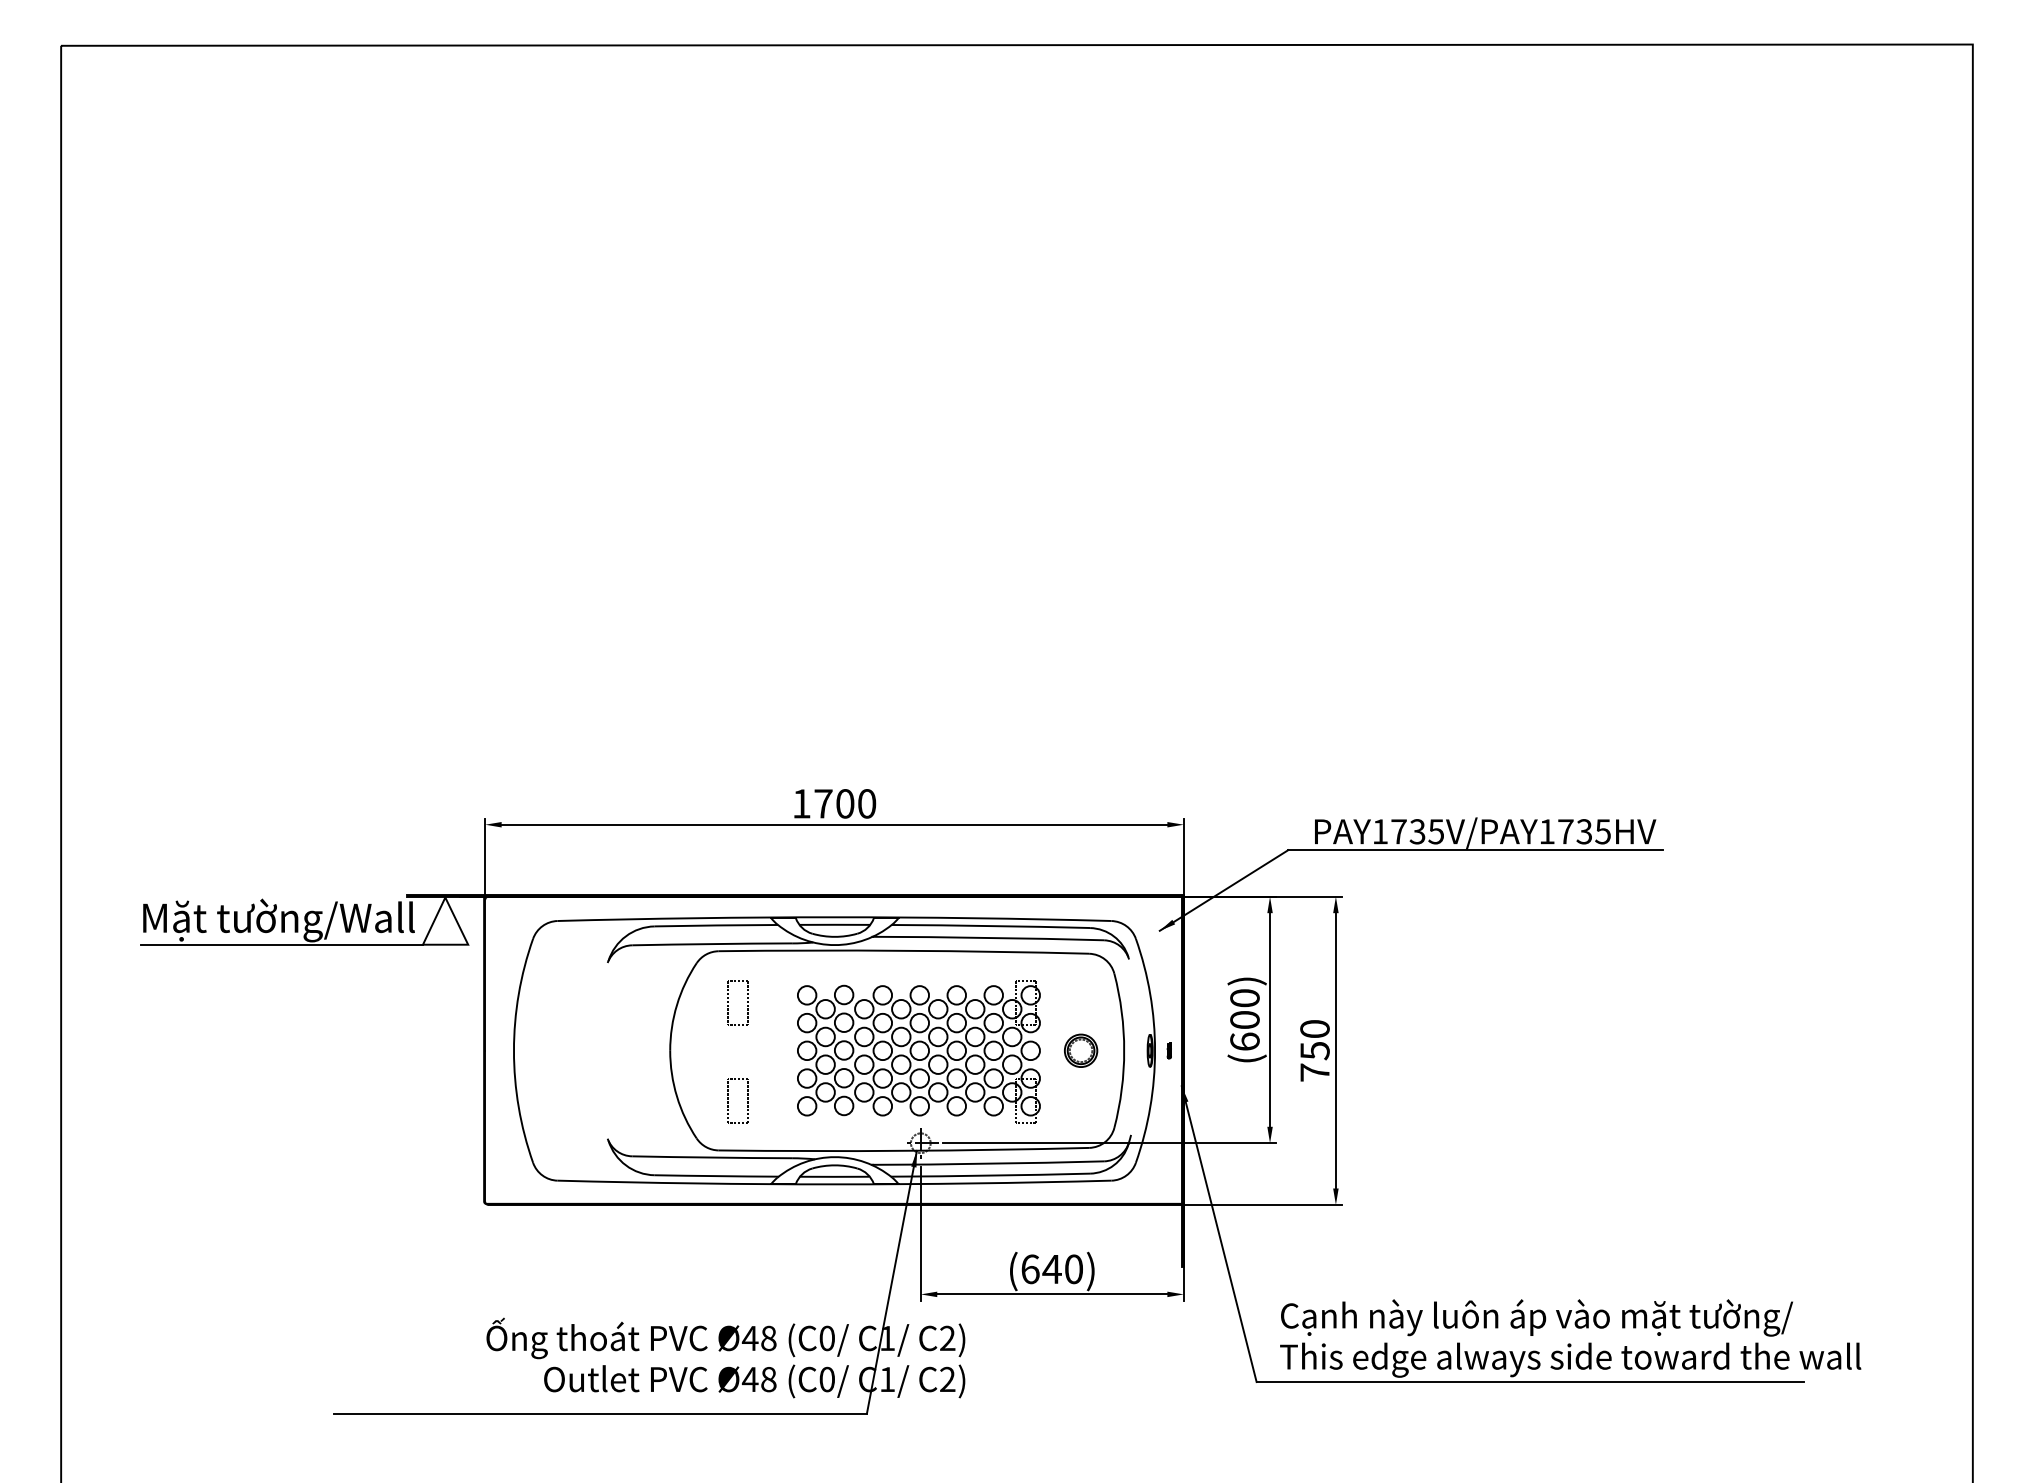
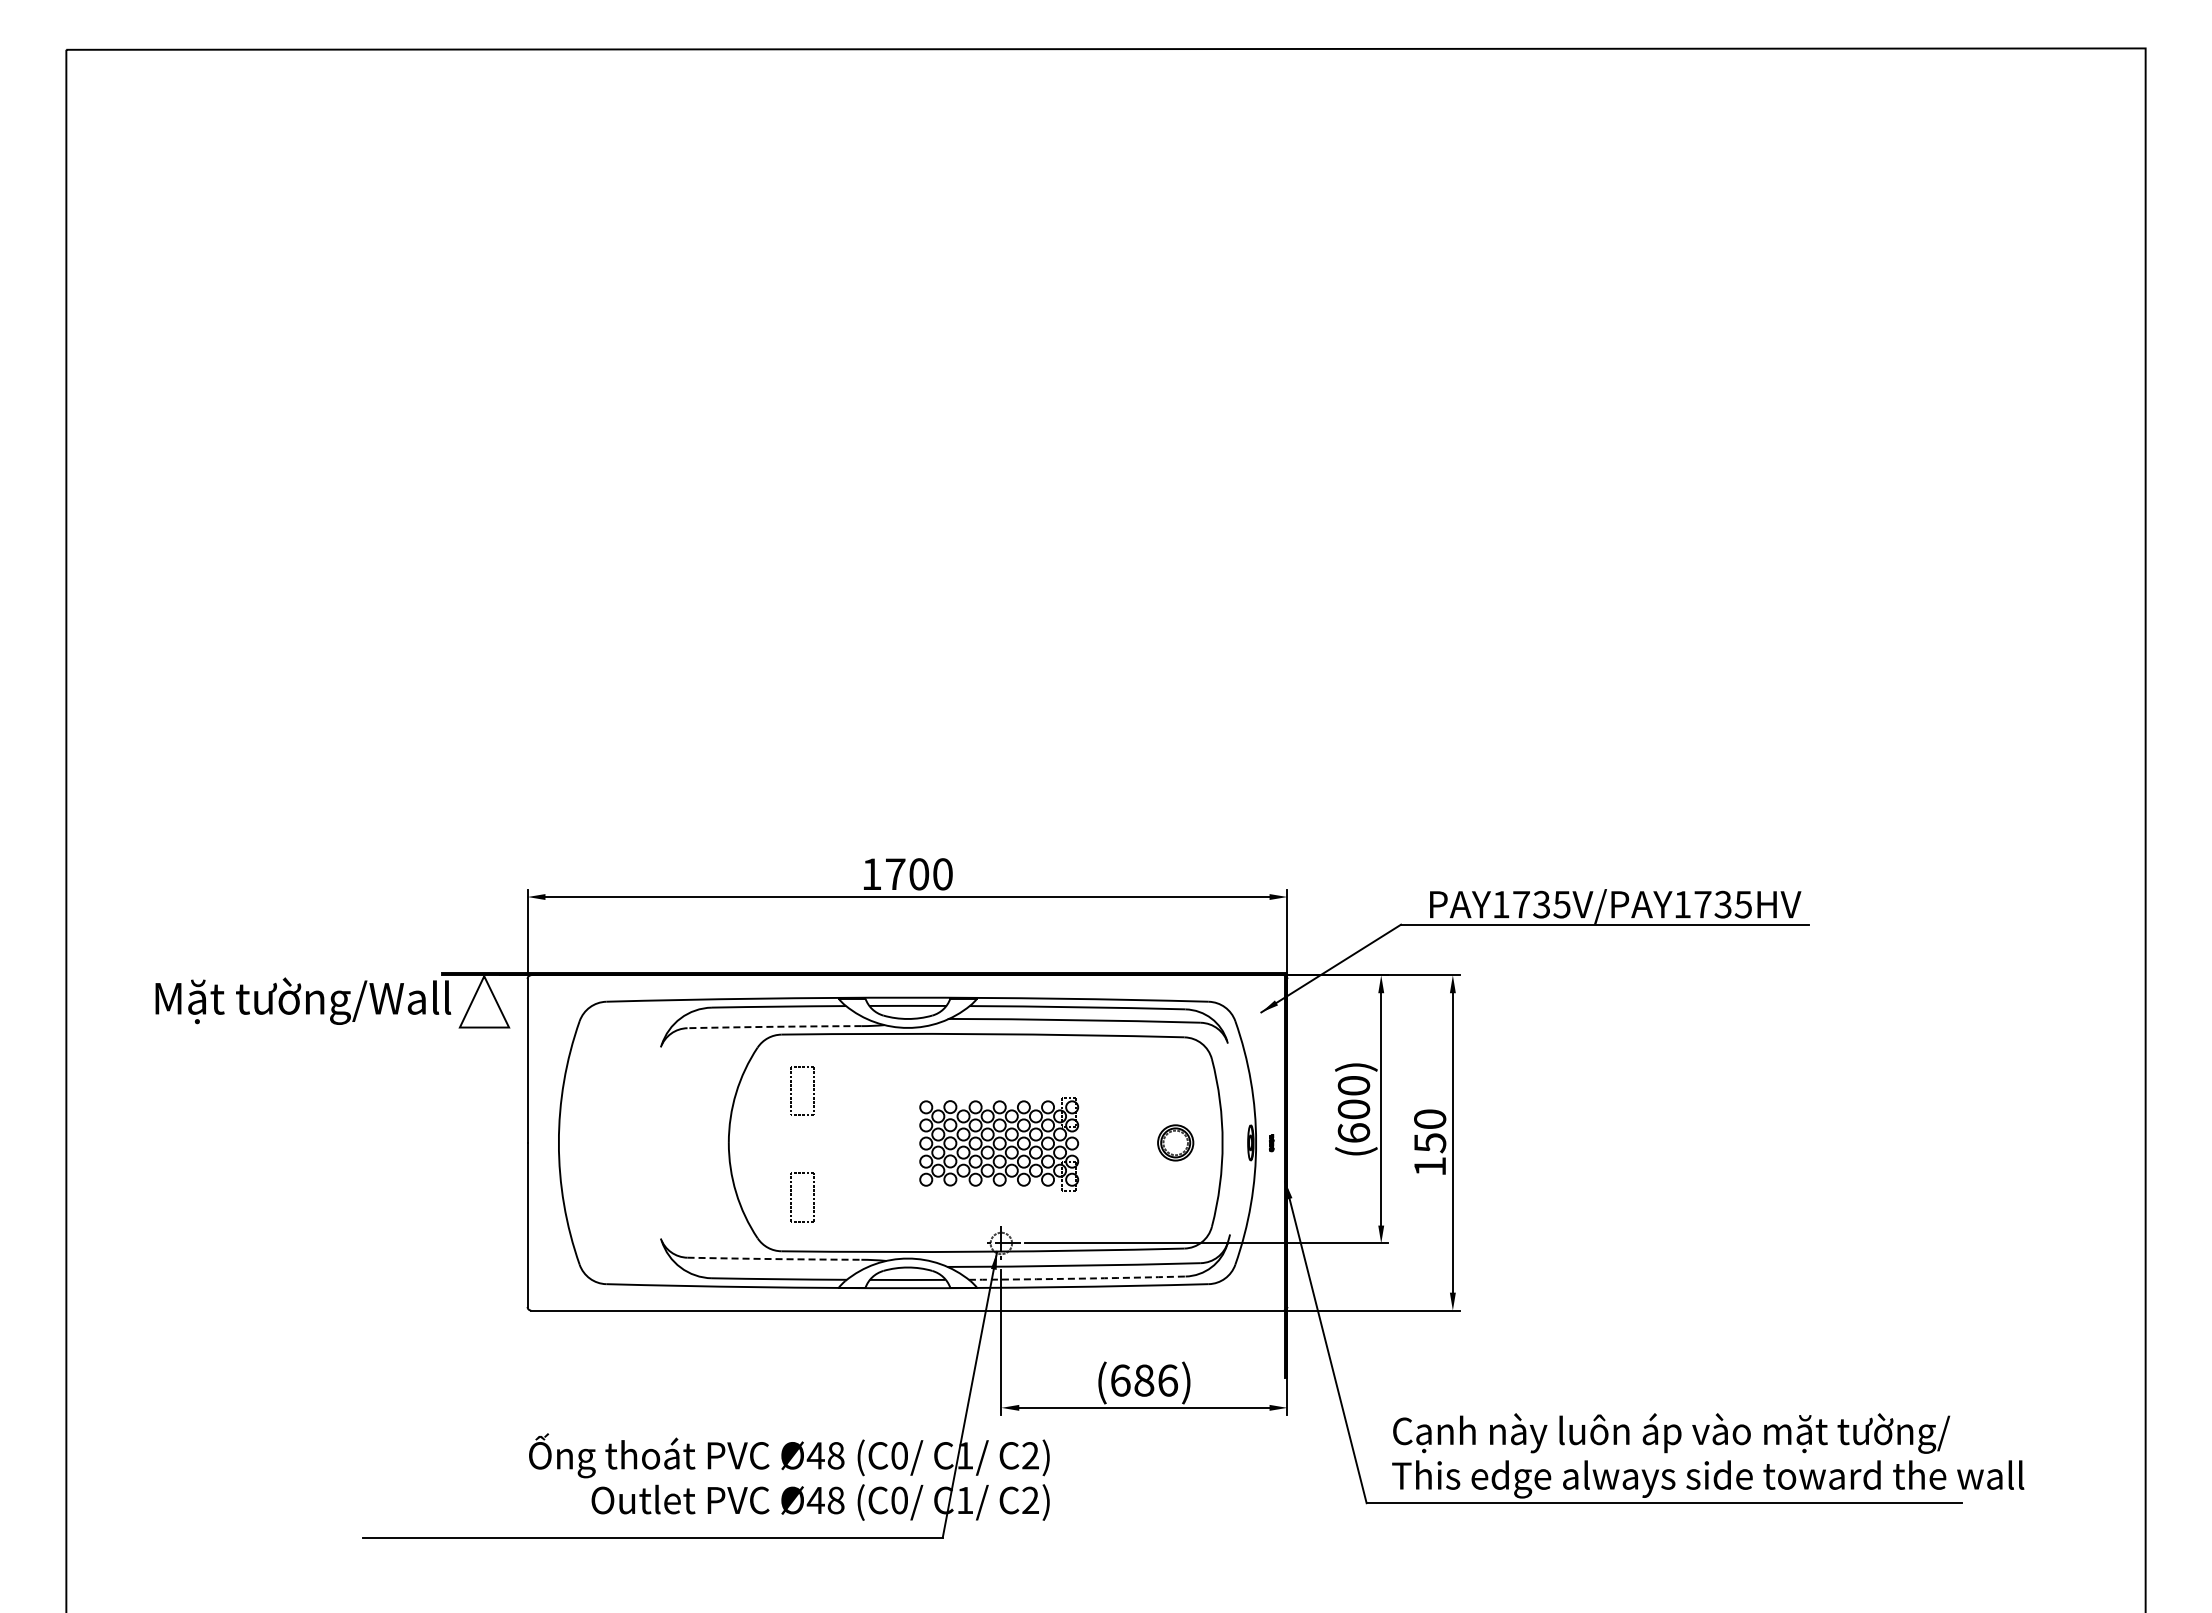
arc: (712, 943) -> (774, 1026), solid -> dashed
line: (281, 944) -> (306, 1027), removed
fill: (832, 1050) -> (905, 1142), removed
part: (918, 1052) -> (998, 1144), size x0.6
text: (1314, 1072) -> (1429, 1166), 750 -> 150
arc: (712, 1157) -> (774, 1259), solid -> dashed
arc: (990, 1175) -> (1077, 1278), solid -> dashed
text: (1062, 1269) -> (1155, 1380), (640) -> (686)

